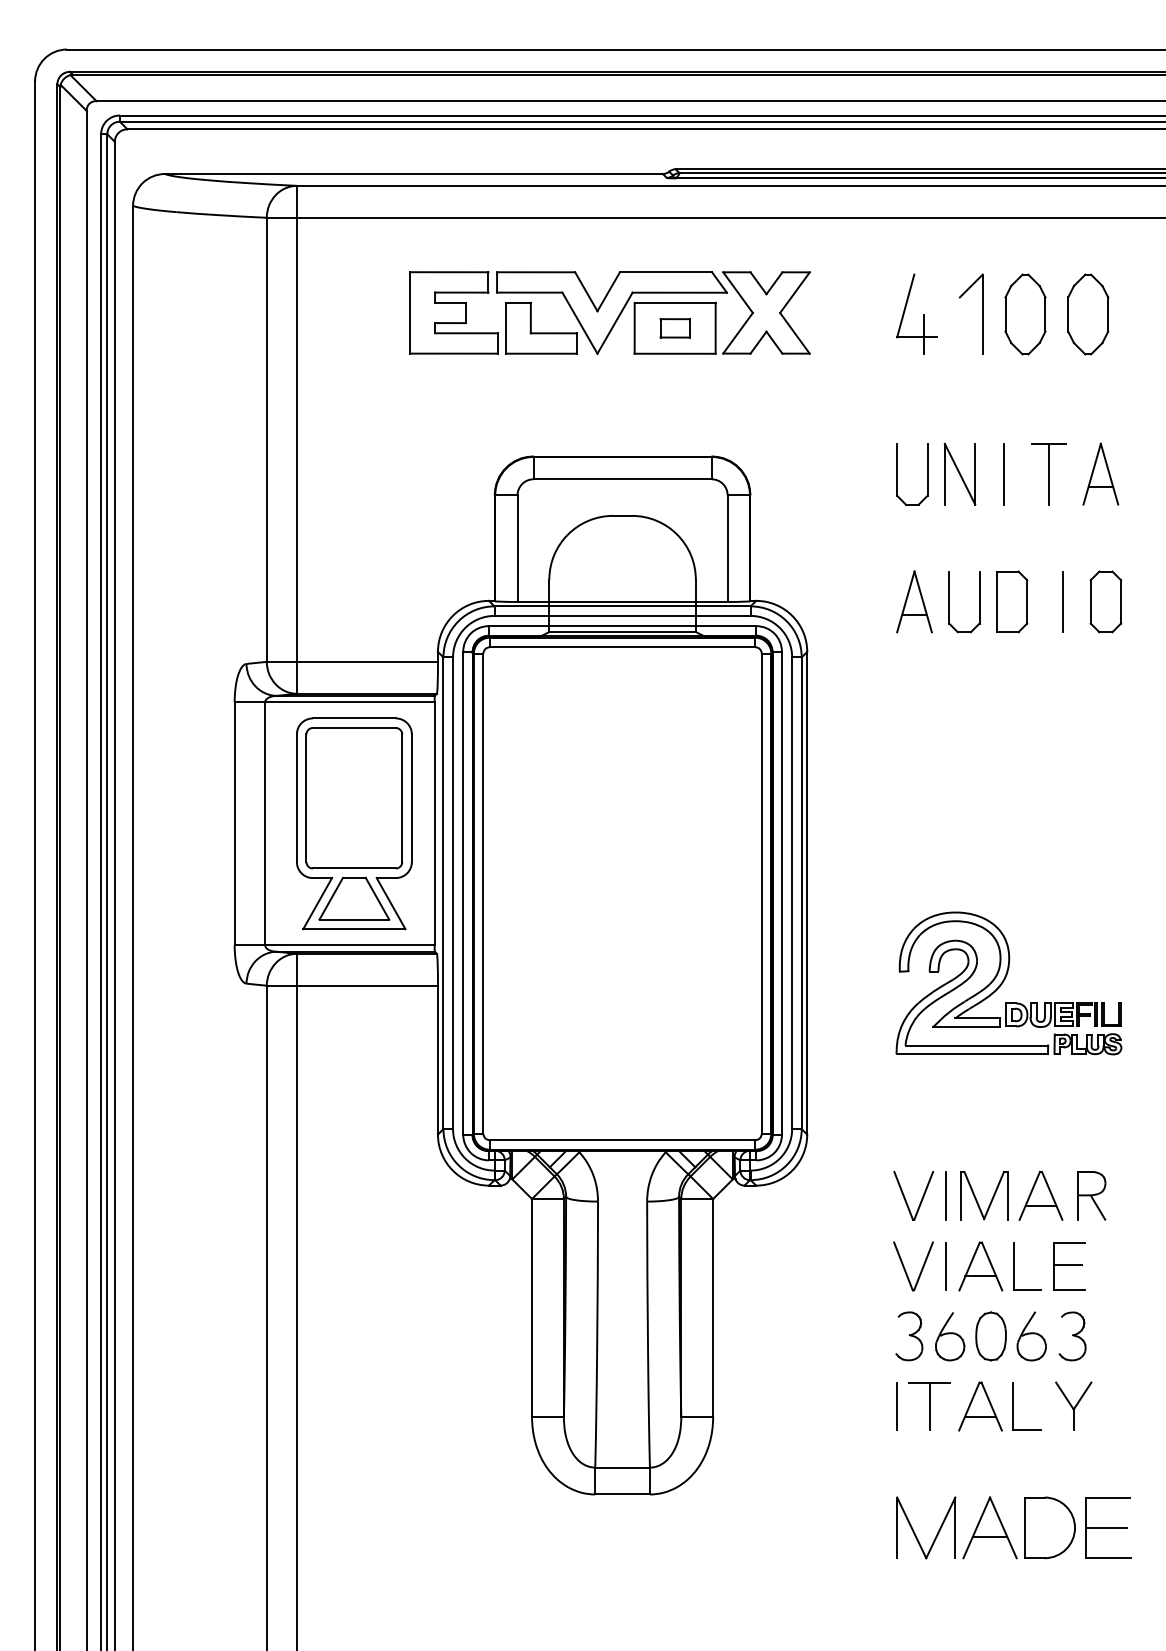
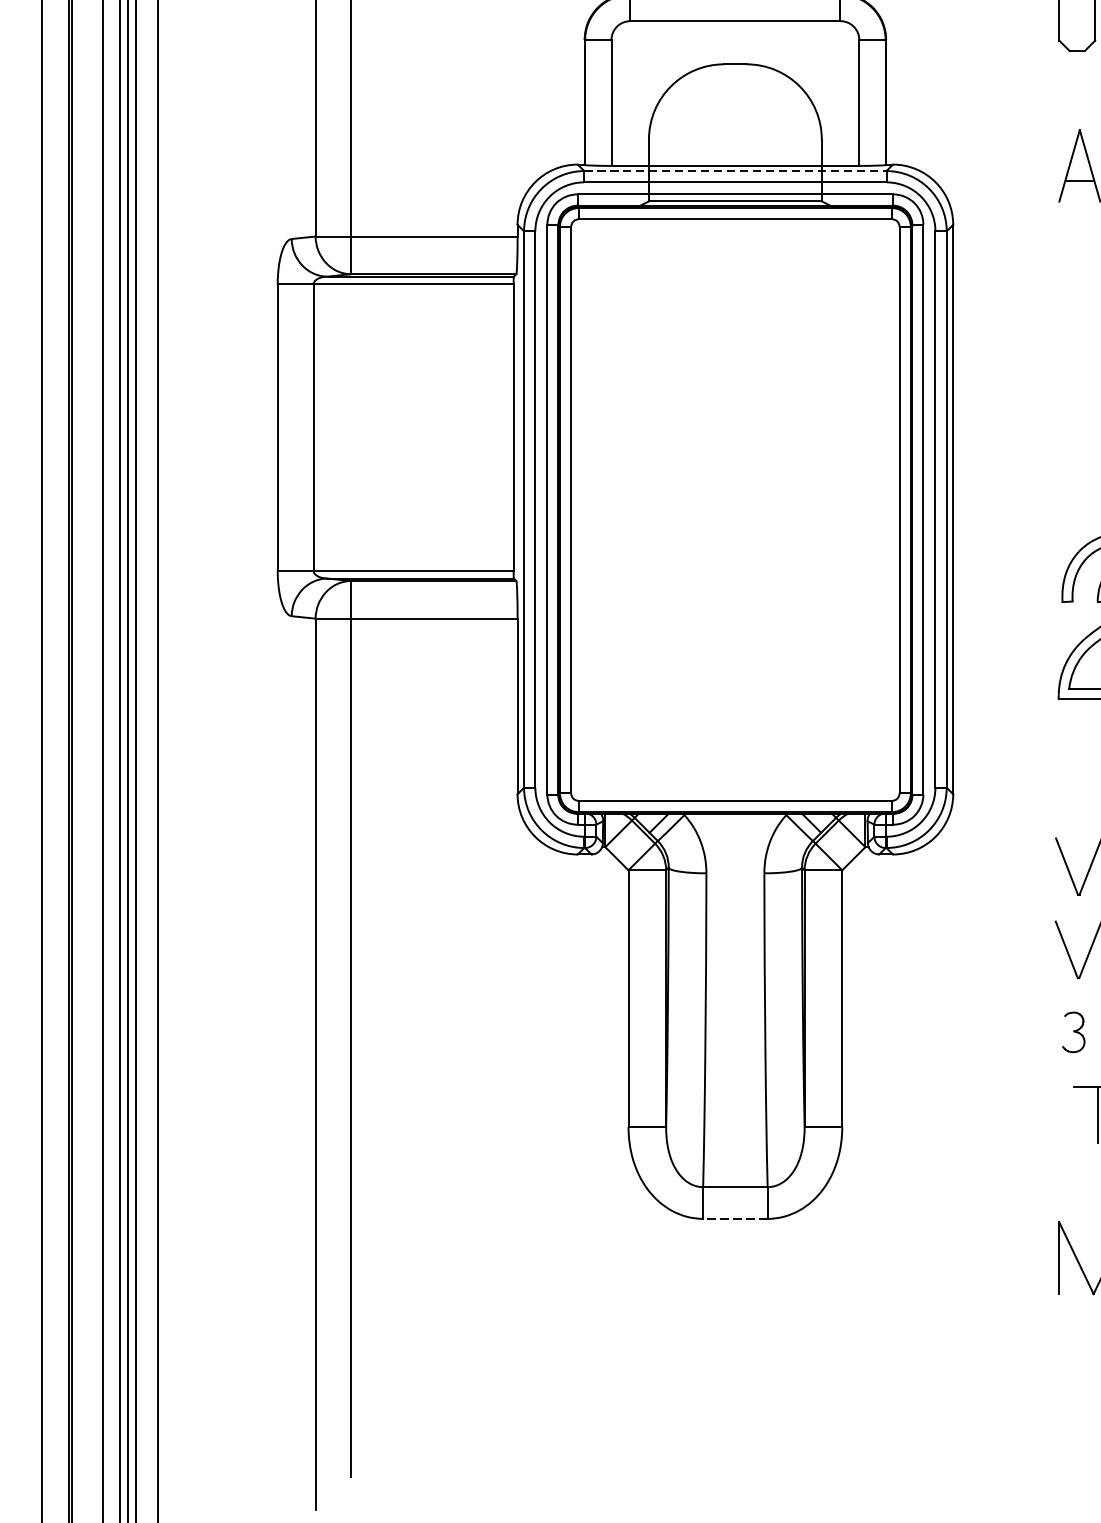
line: (623, 606) -> (736, 171), solid -> dashed
part: (354, 823) -> (419, 427), removed
part: (909, 1336) -> (1073, 1032), size x0.7
line: (897, 1406) -> (1059, 1115), removed
line: (622, 1494) -> (735, 1218), solid -> dashed

